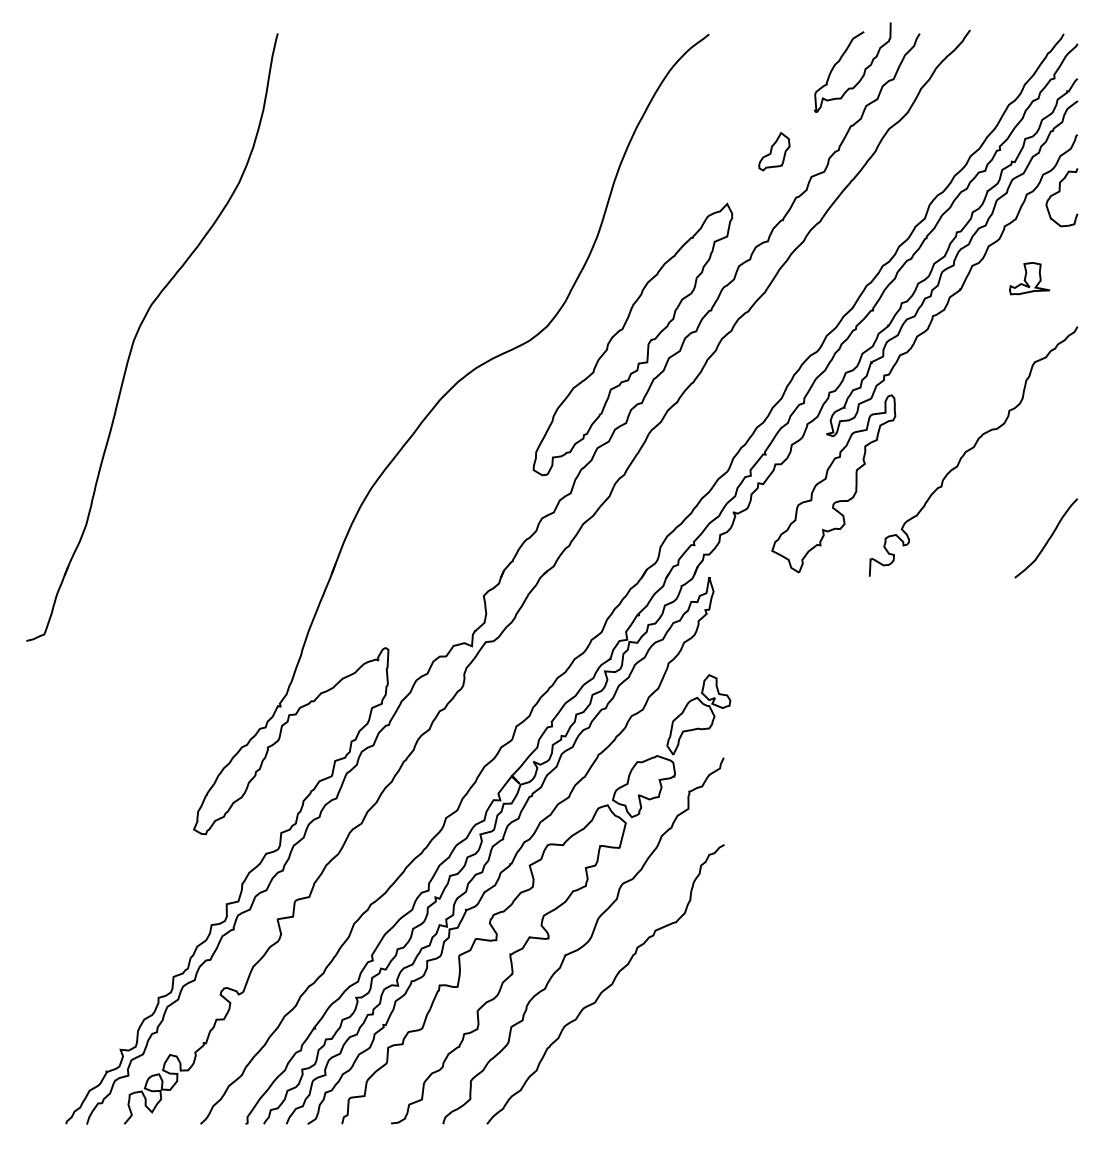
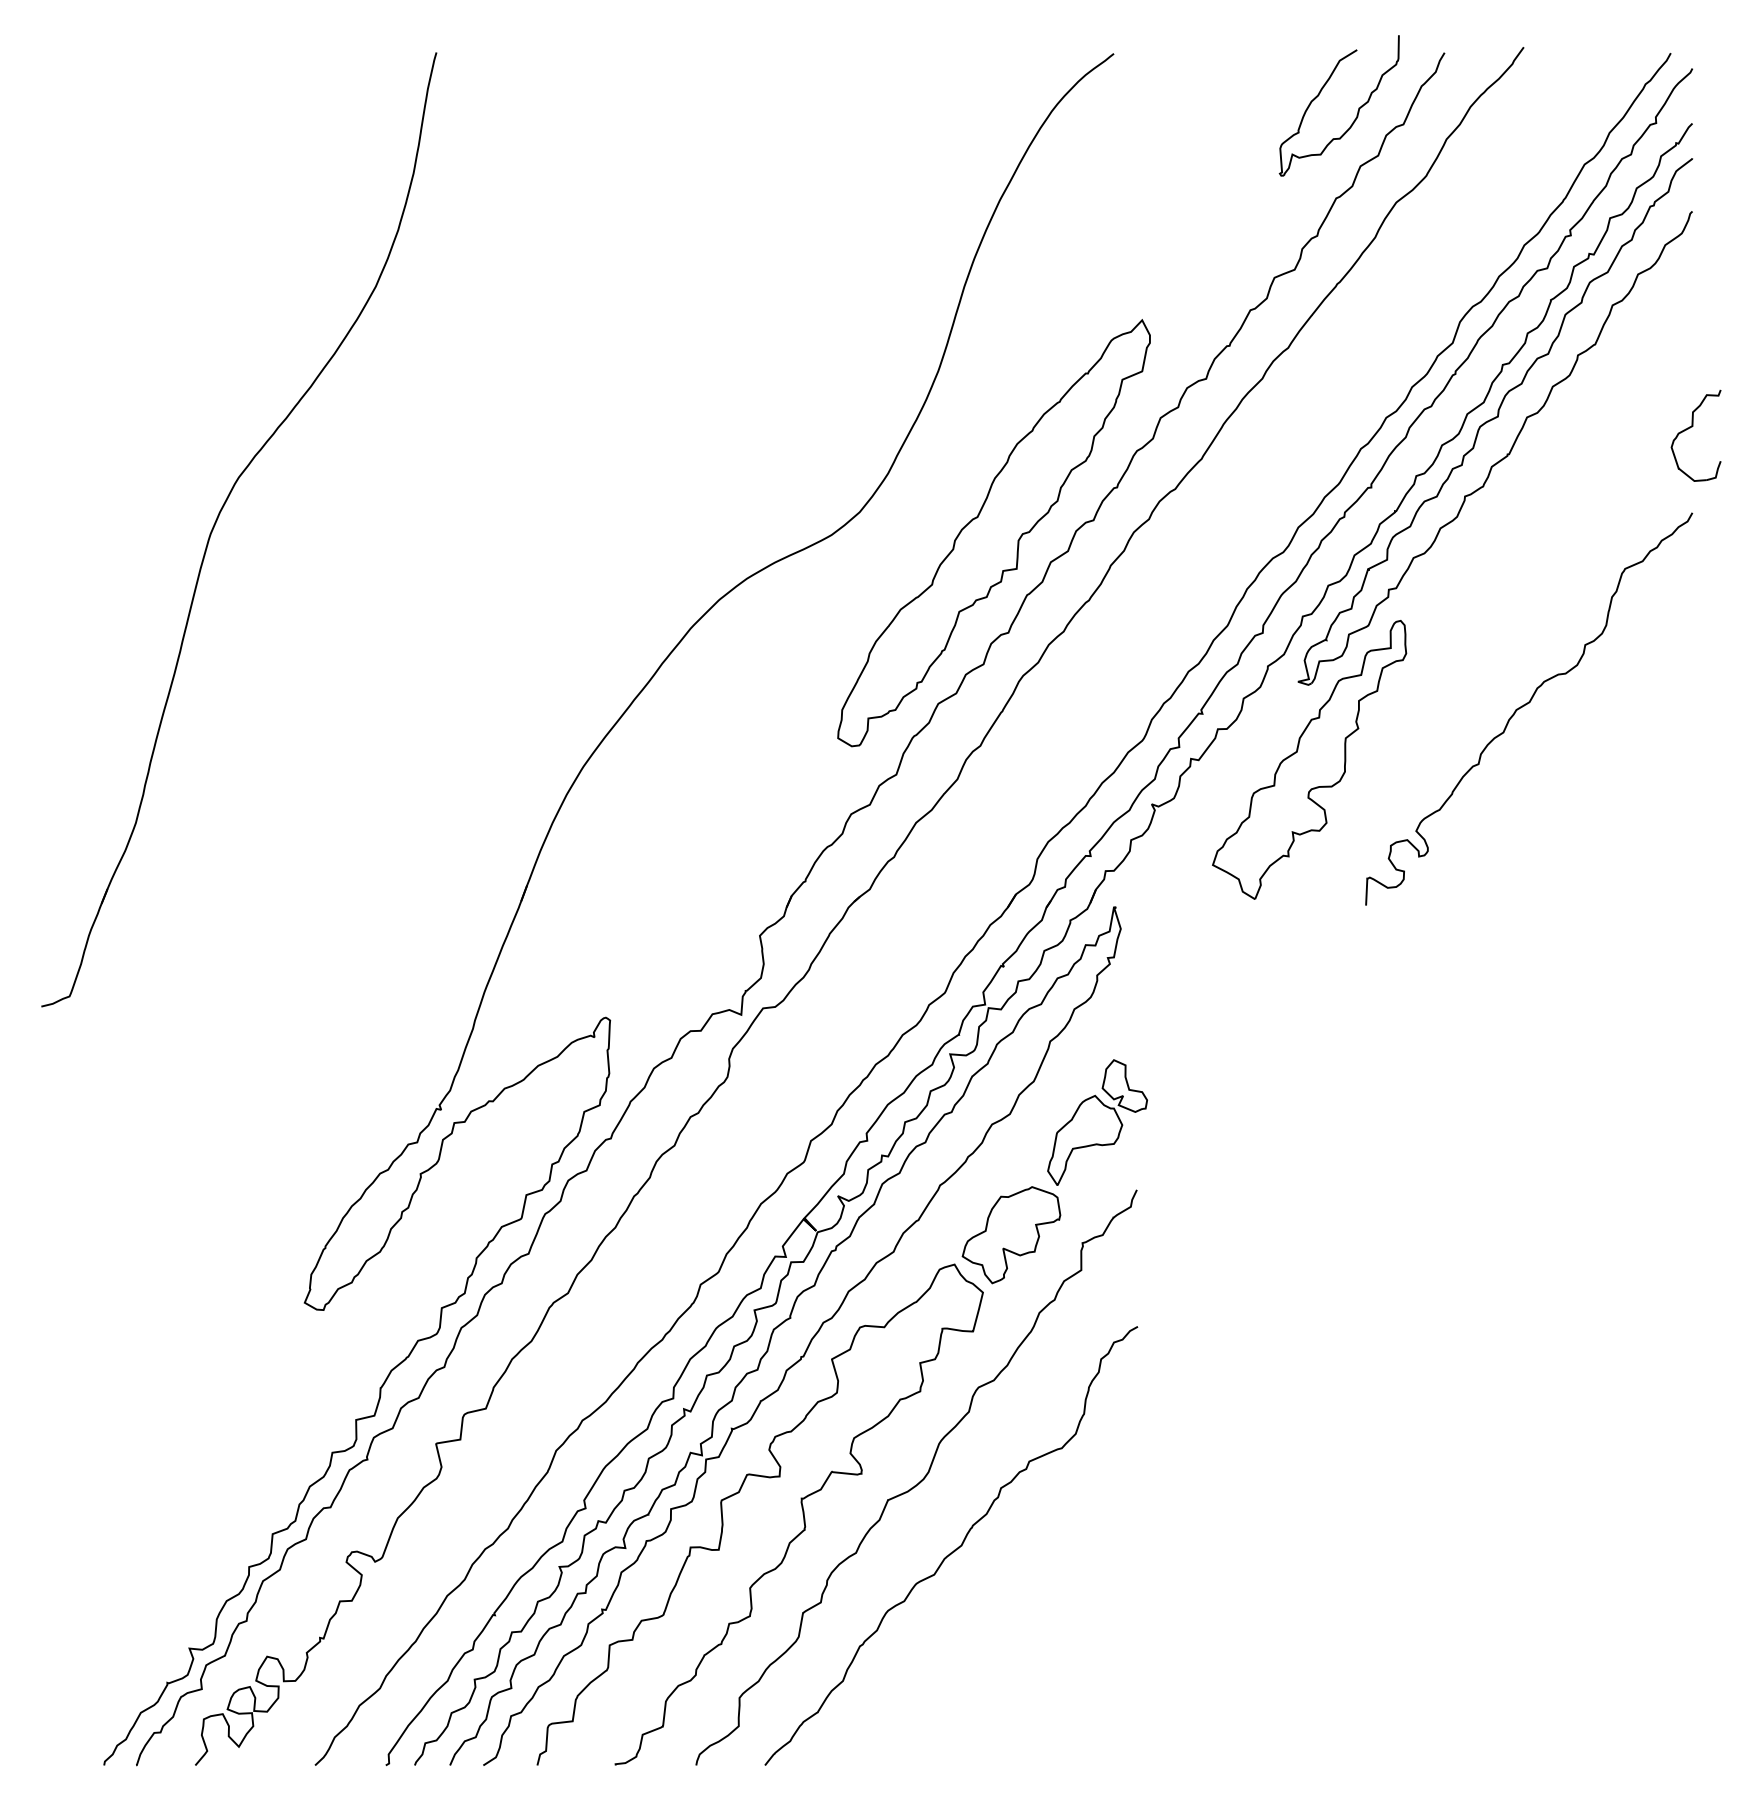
part: (774, 151) -> (1216, 237), removed
part: (1061, 197) -> (1695, 435), moved
part: (1029, 278) -> (1616, 437), removed
curve: (1047, 539) -> (1645, 847), removed

